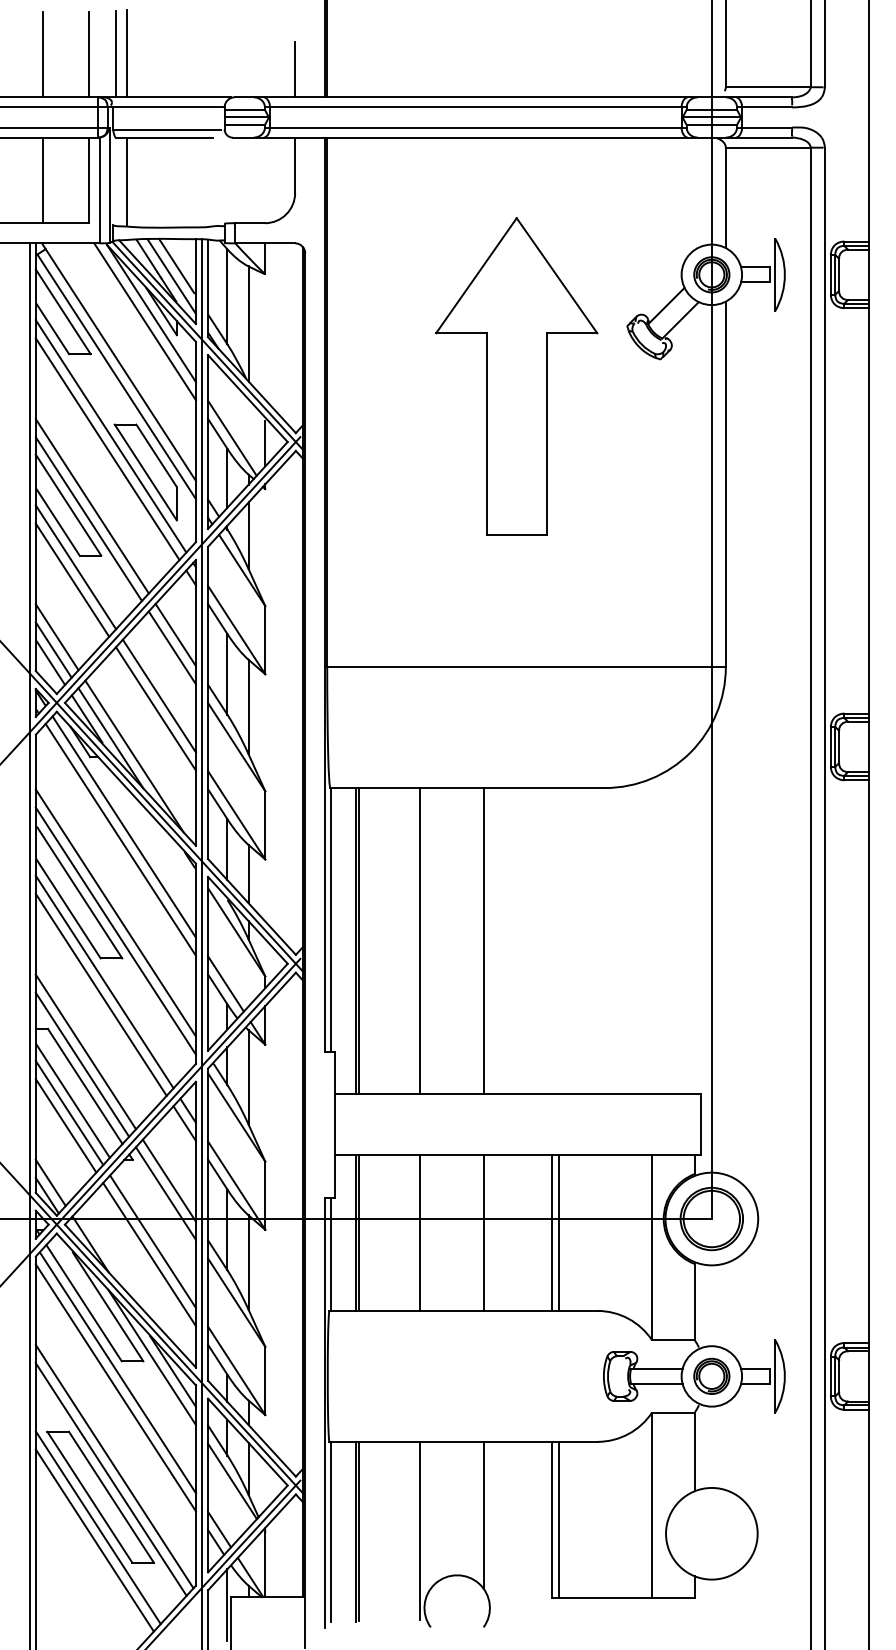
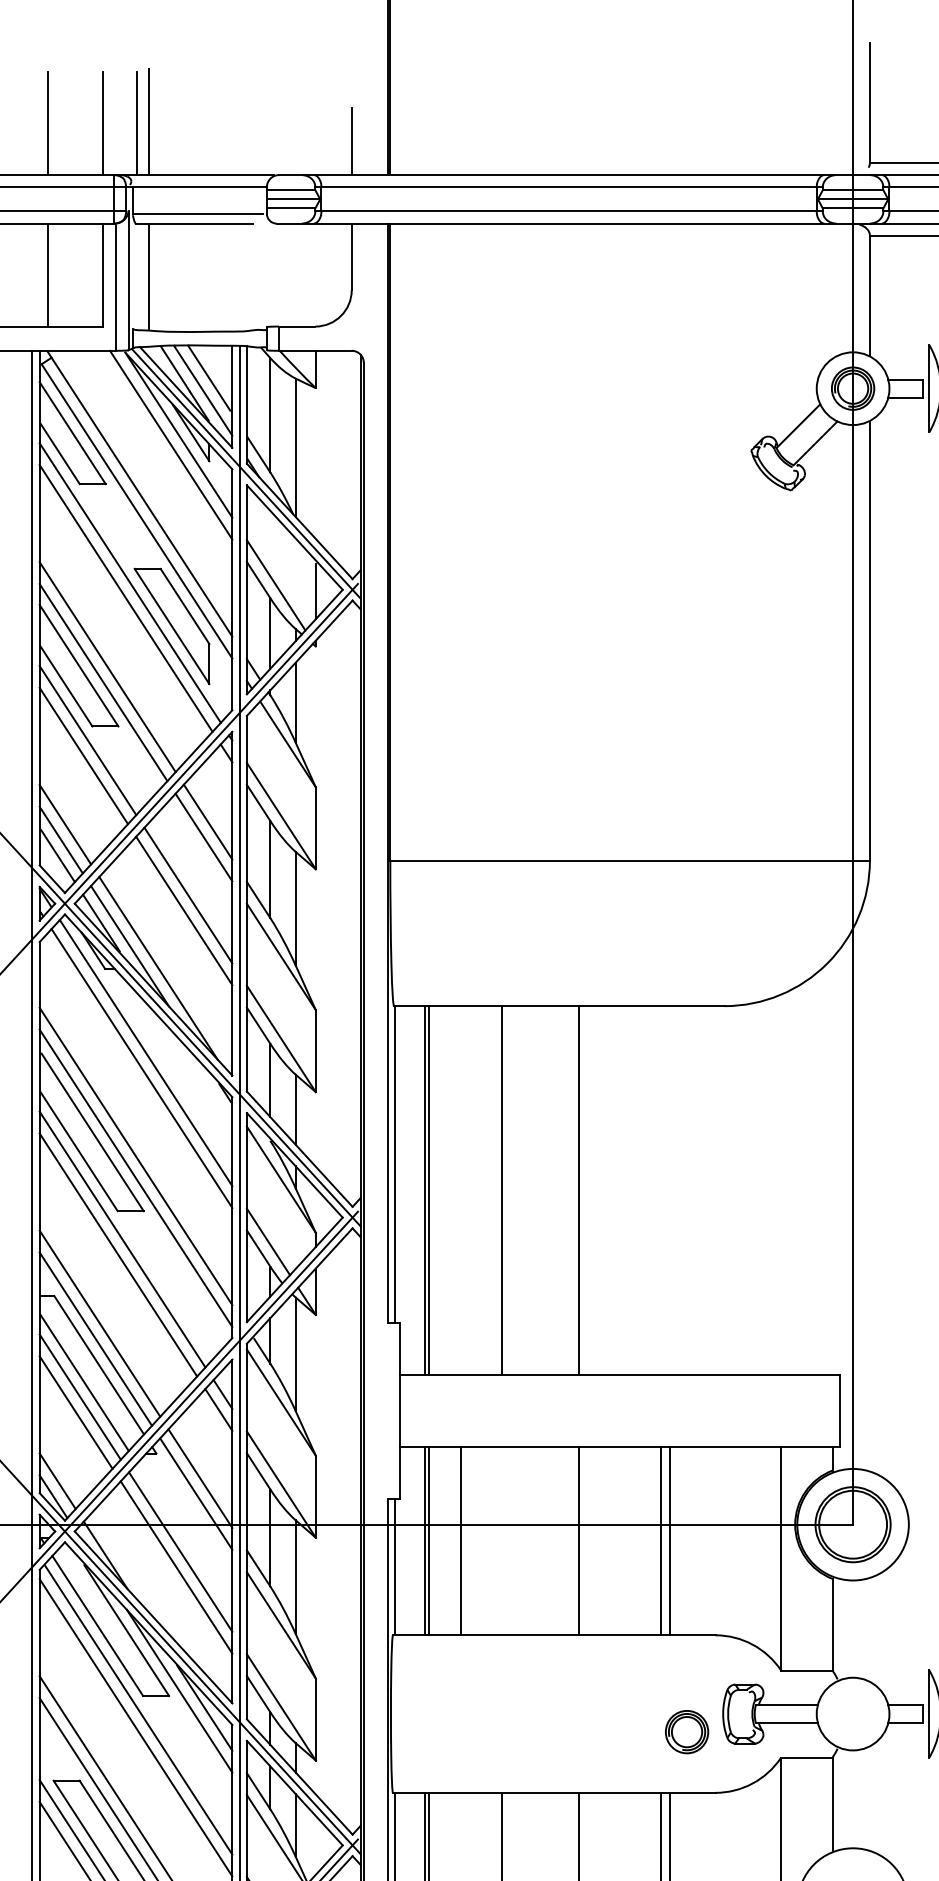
part: (516, 376) -> (618, 510), removed
line: (419, 1232) -> (460, 1540), moved
part: (711, 1375) -> (686, 1731), moved

